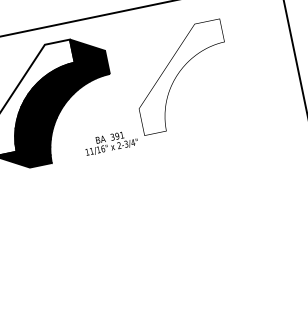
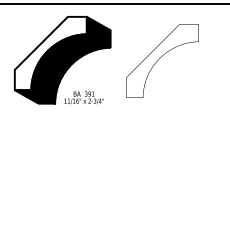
text: (110, 142) -> (83, 97), moved

